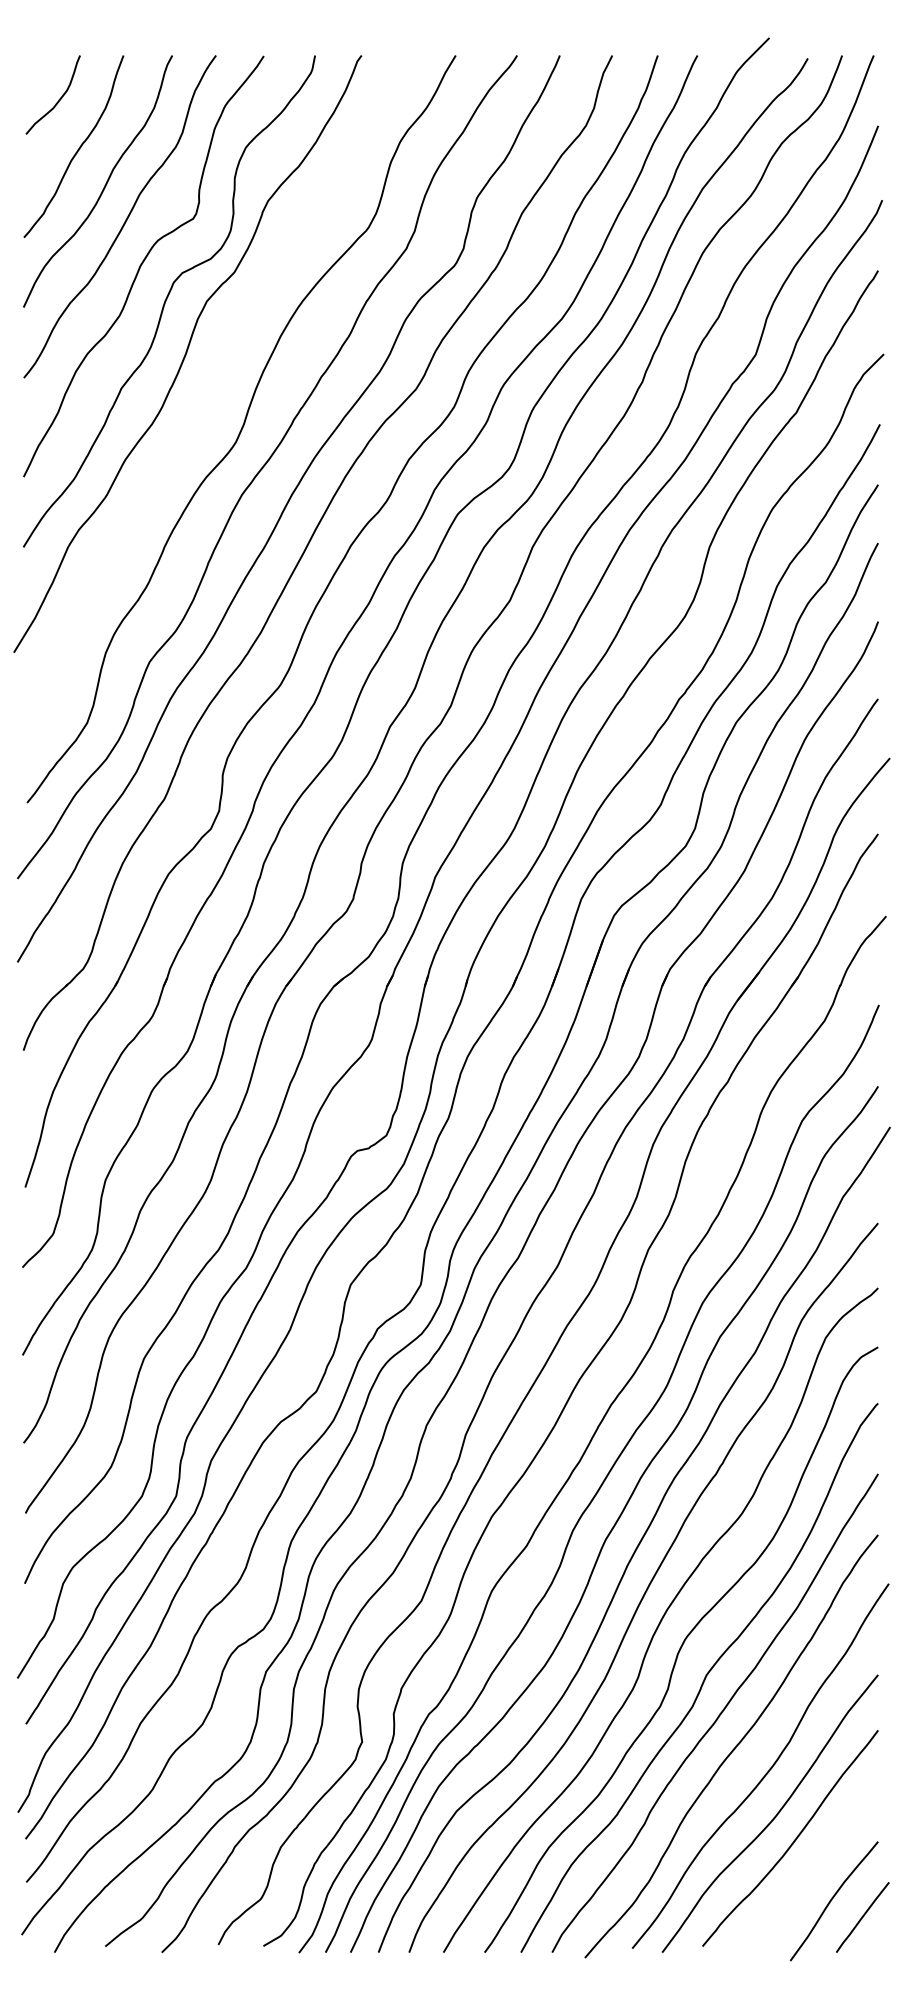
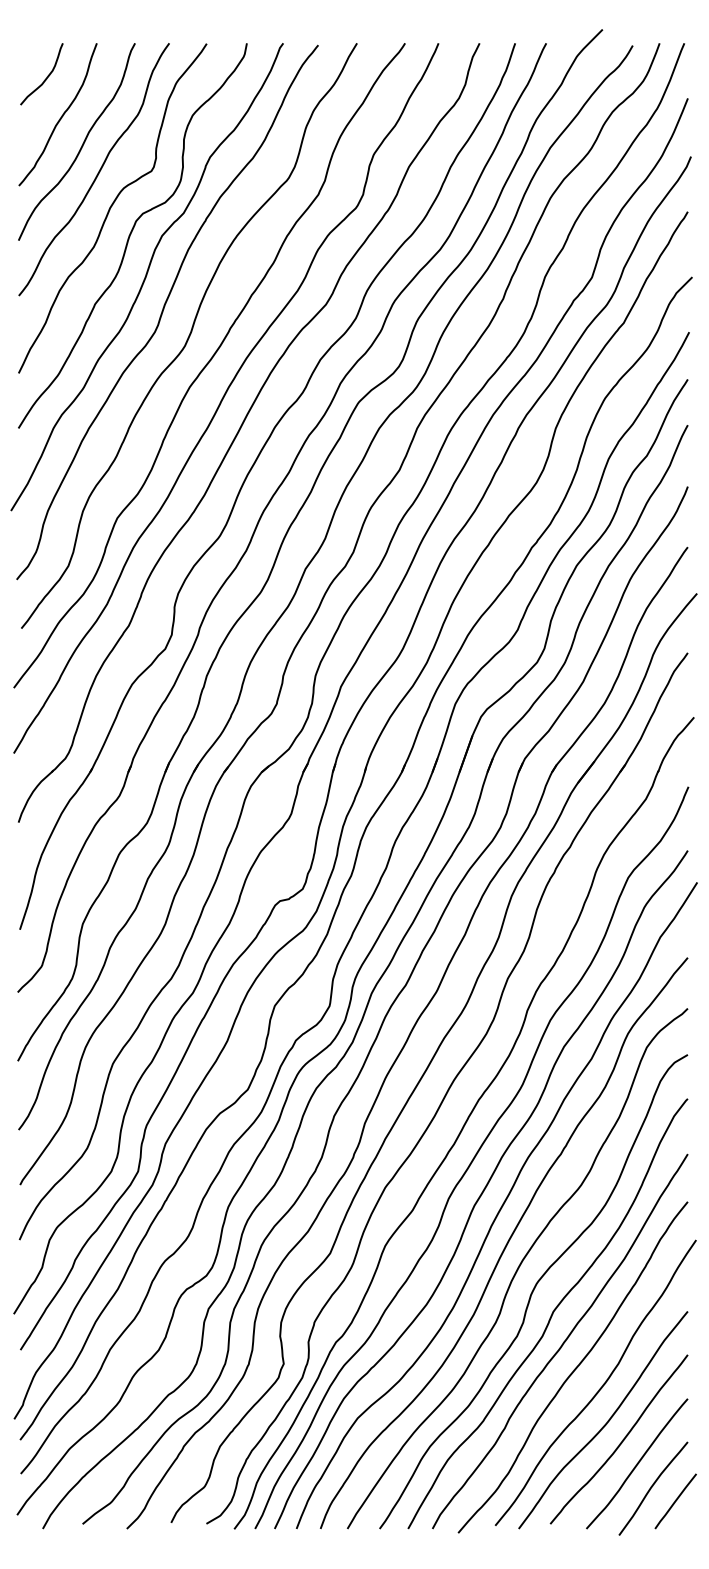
curve: (209, 395) -> (164, 309), added
curve: (813, 1869) -> (637, 1463), added

